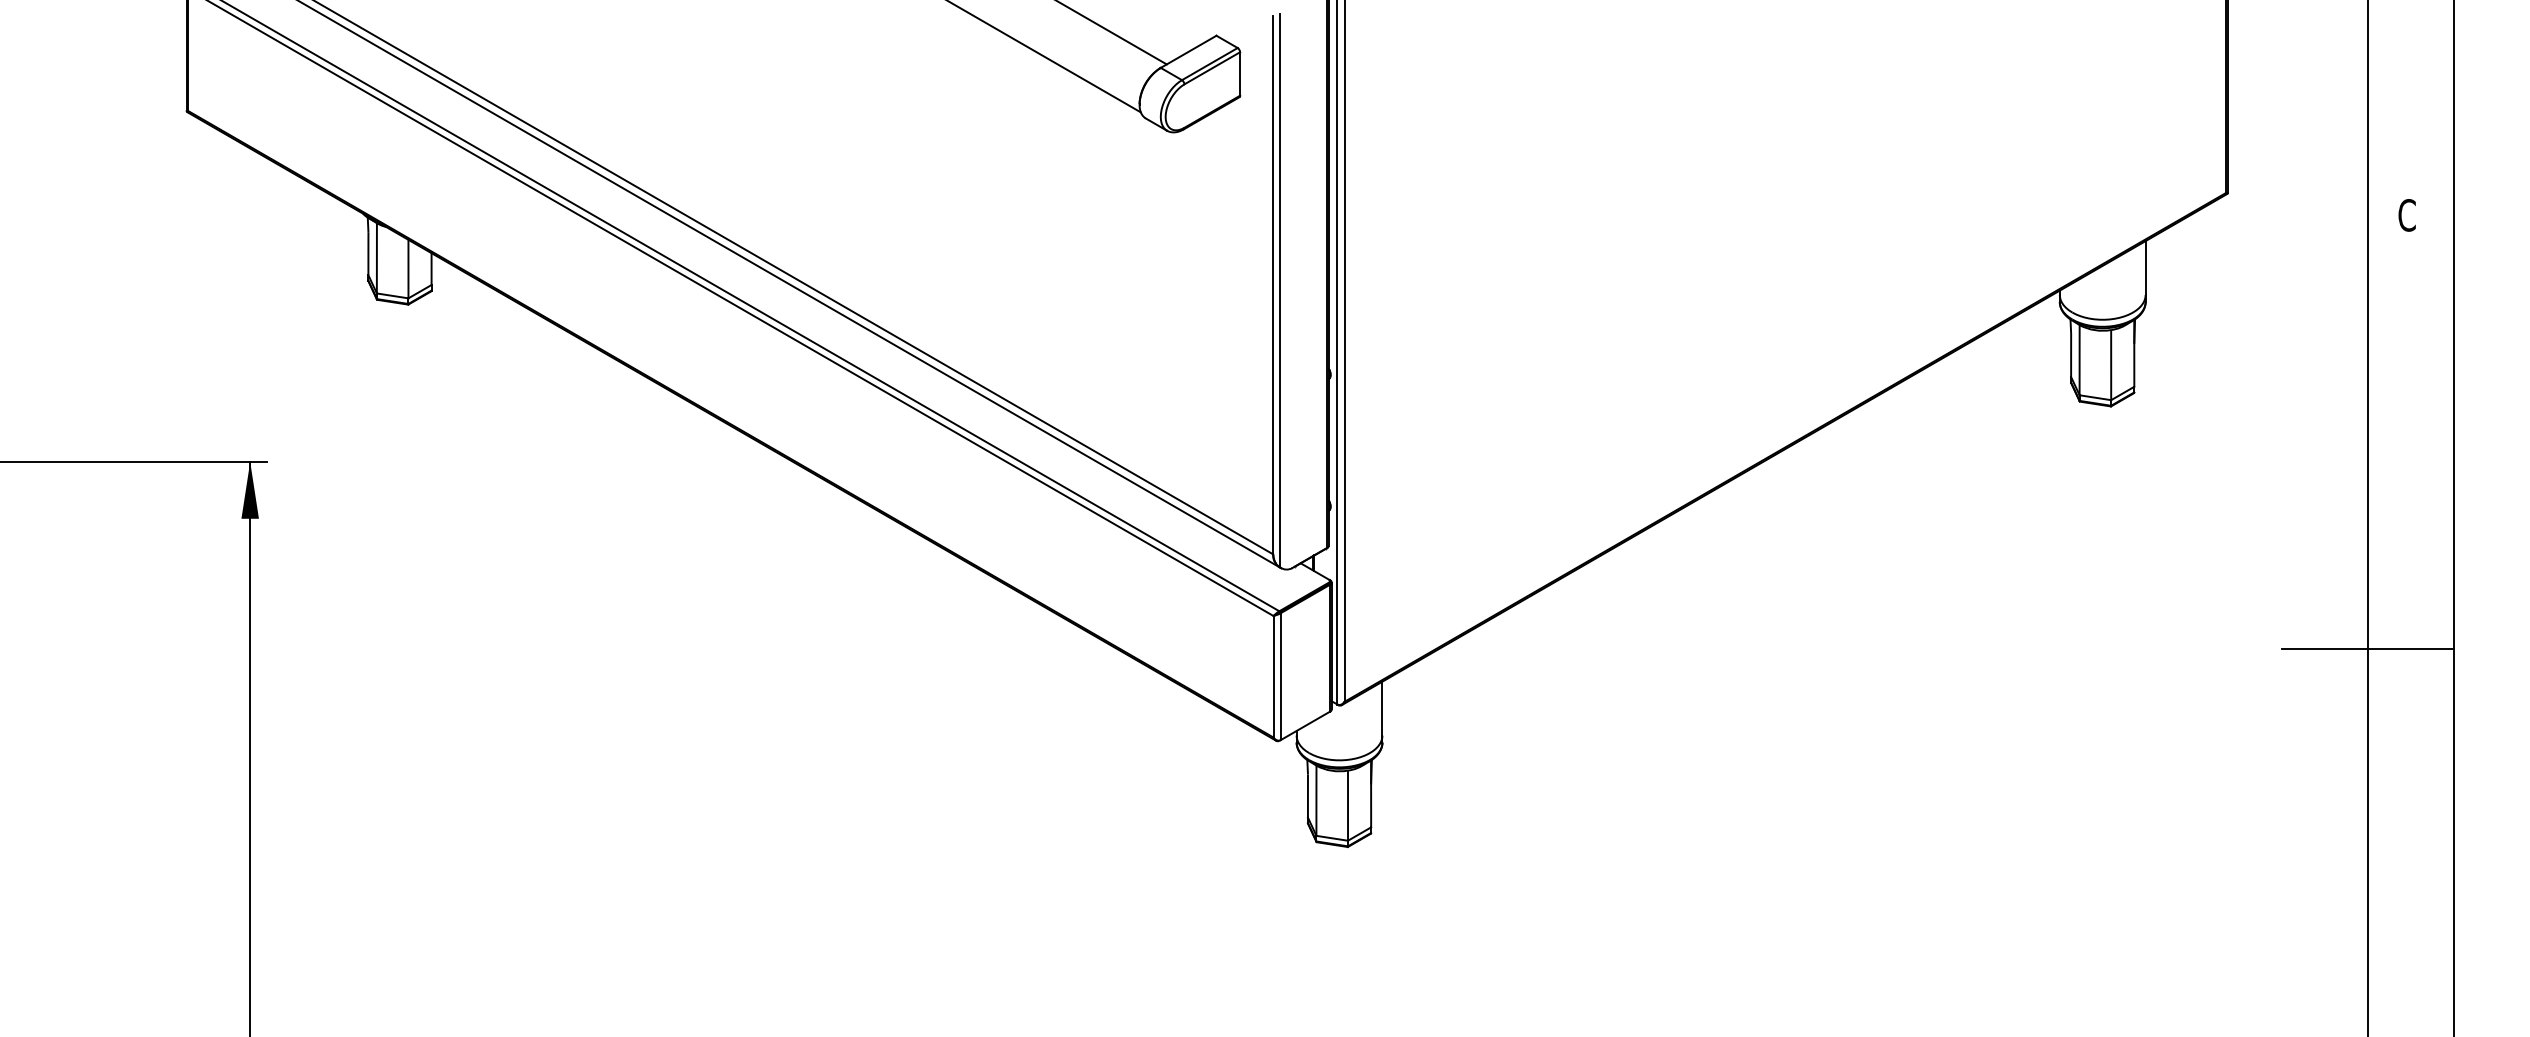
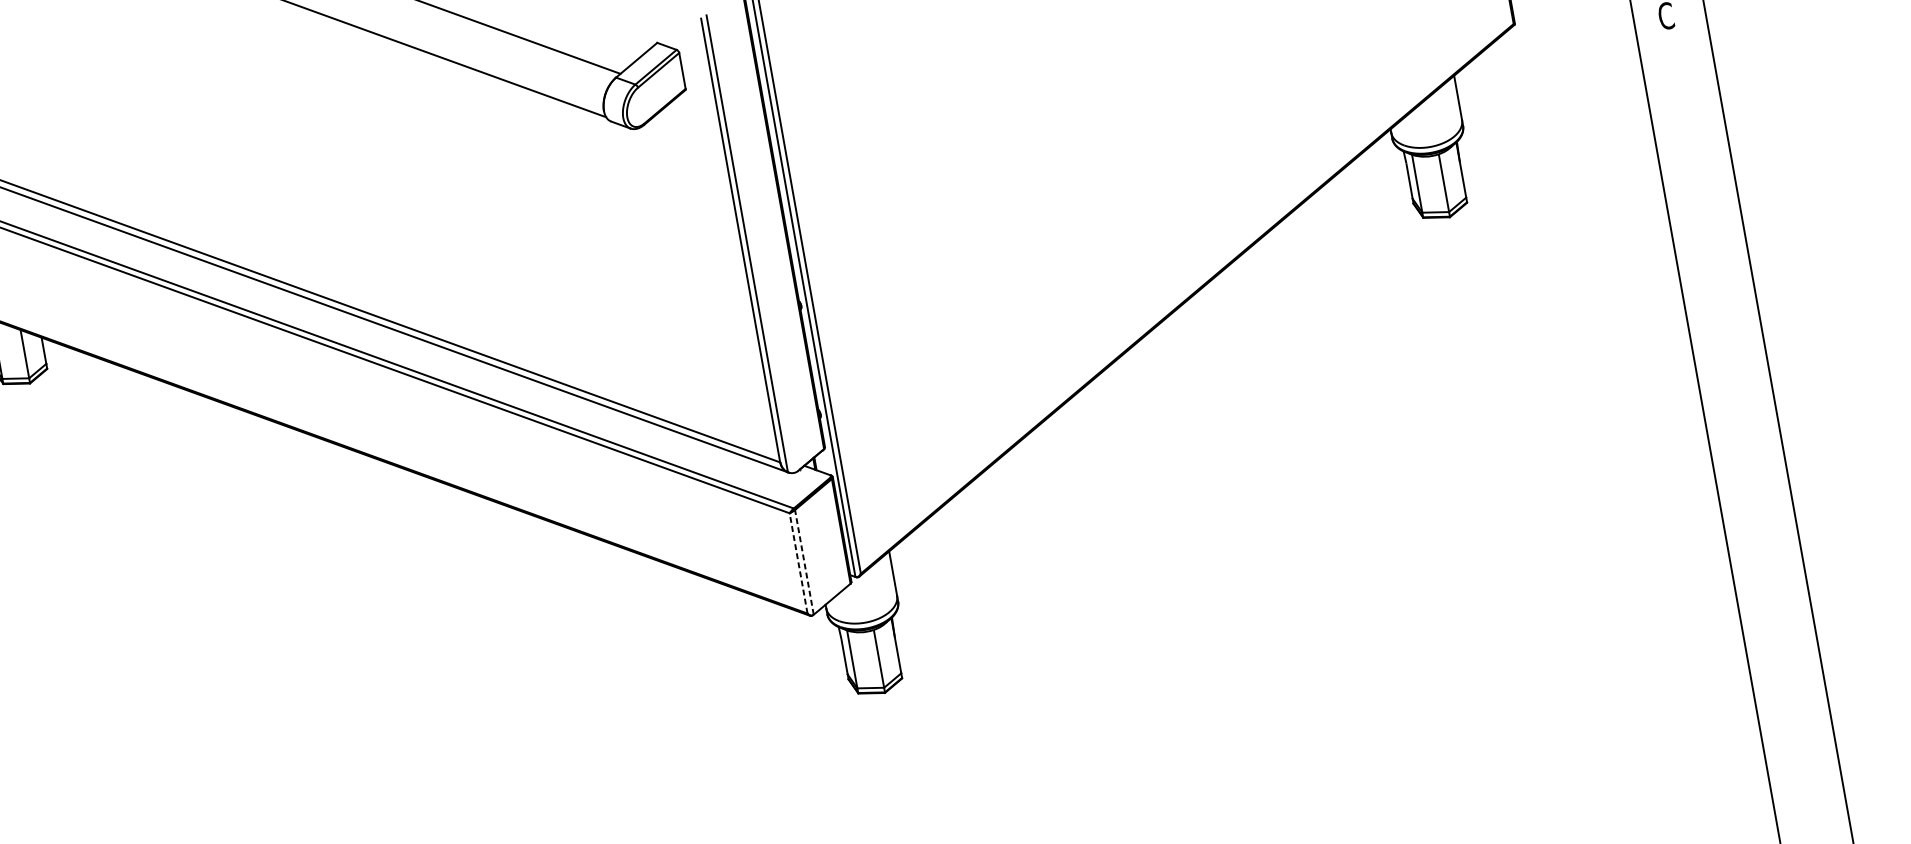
line: (2368, 648) -> (1697, 379), removed
line: (1273, 676) -> (798, 563), solid -> dashed
line: (1280, 676) -> (804, 562), solid -> dashed

